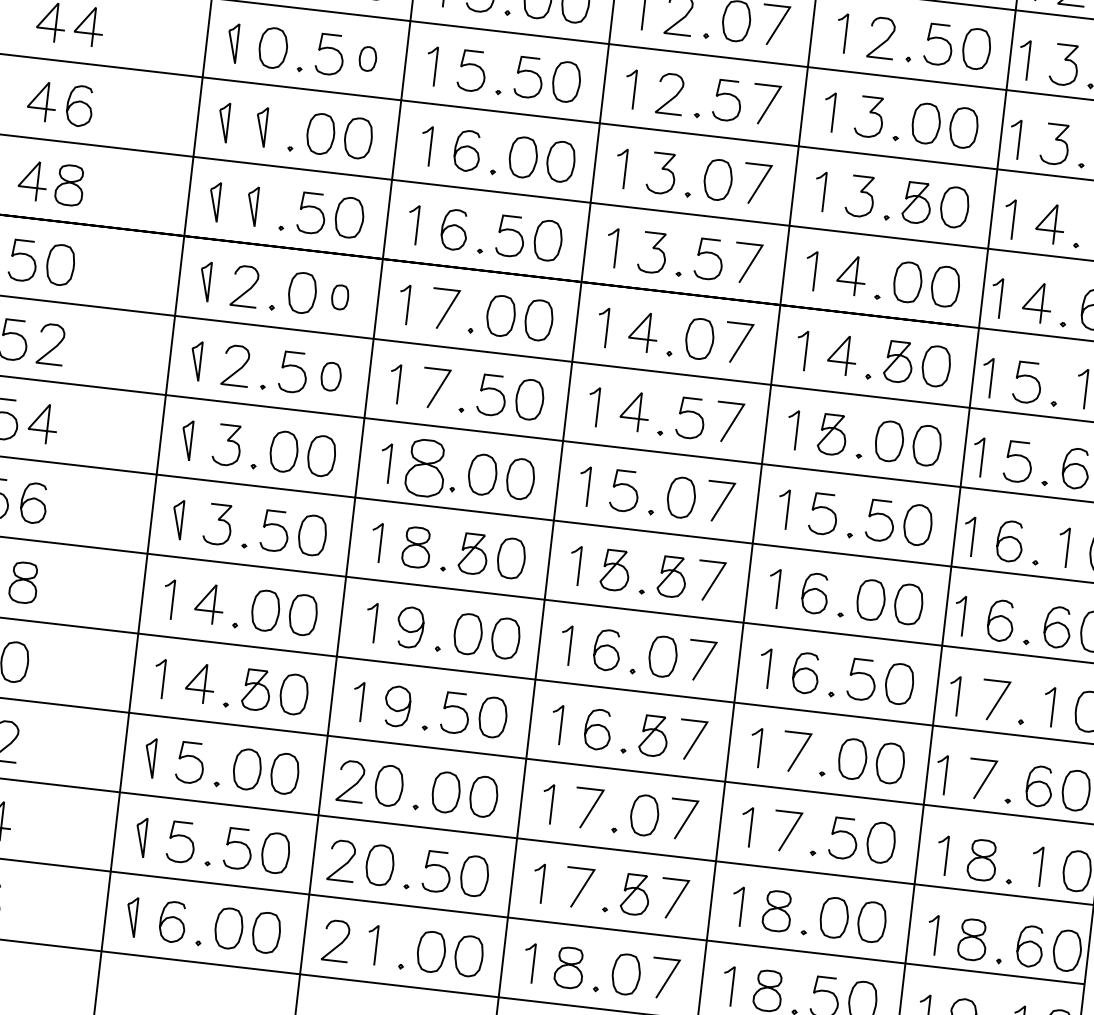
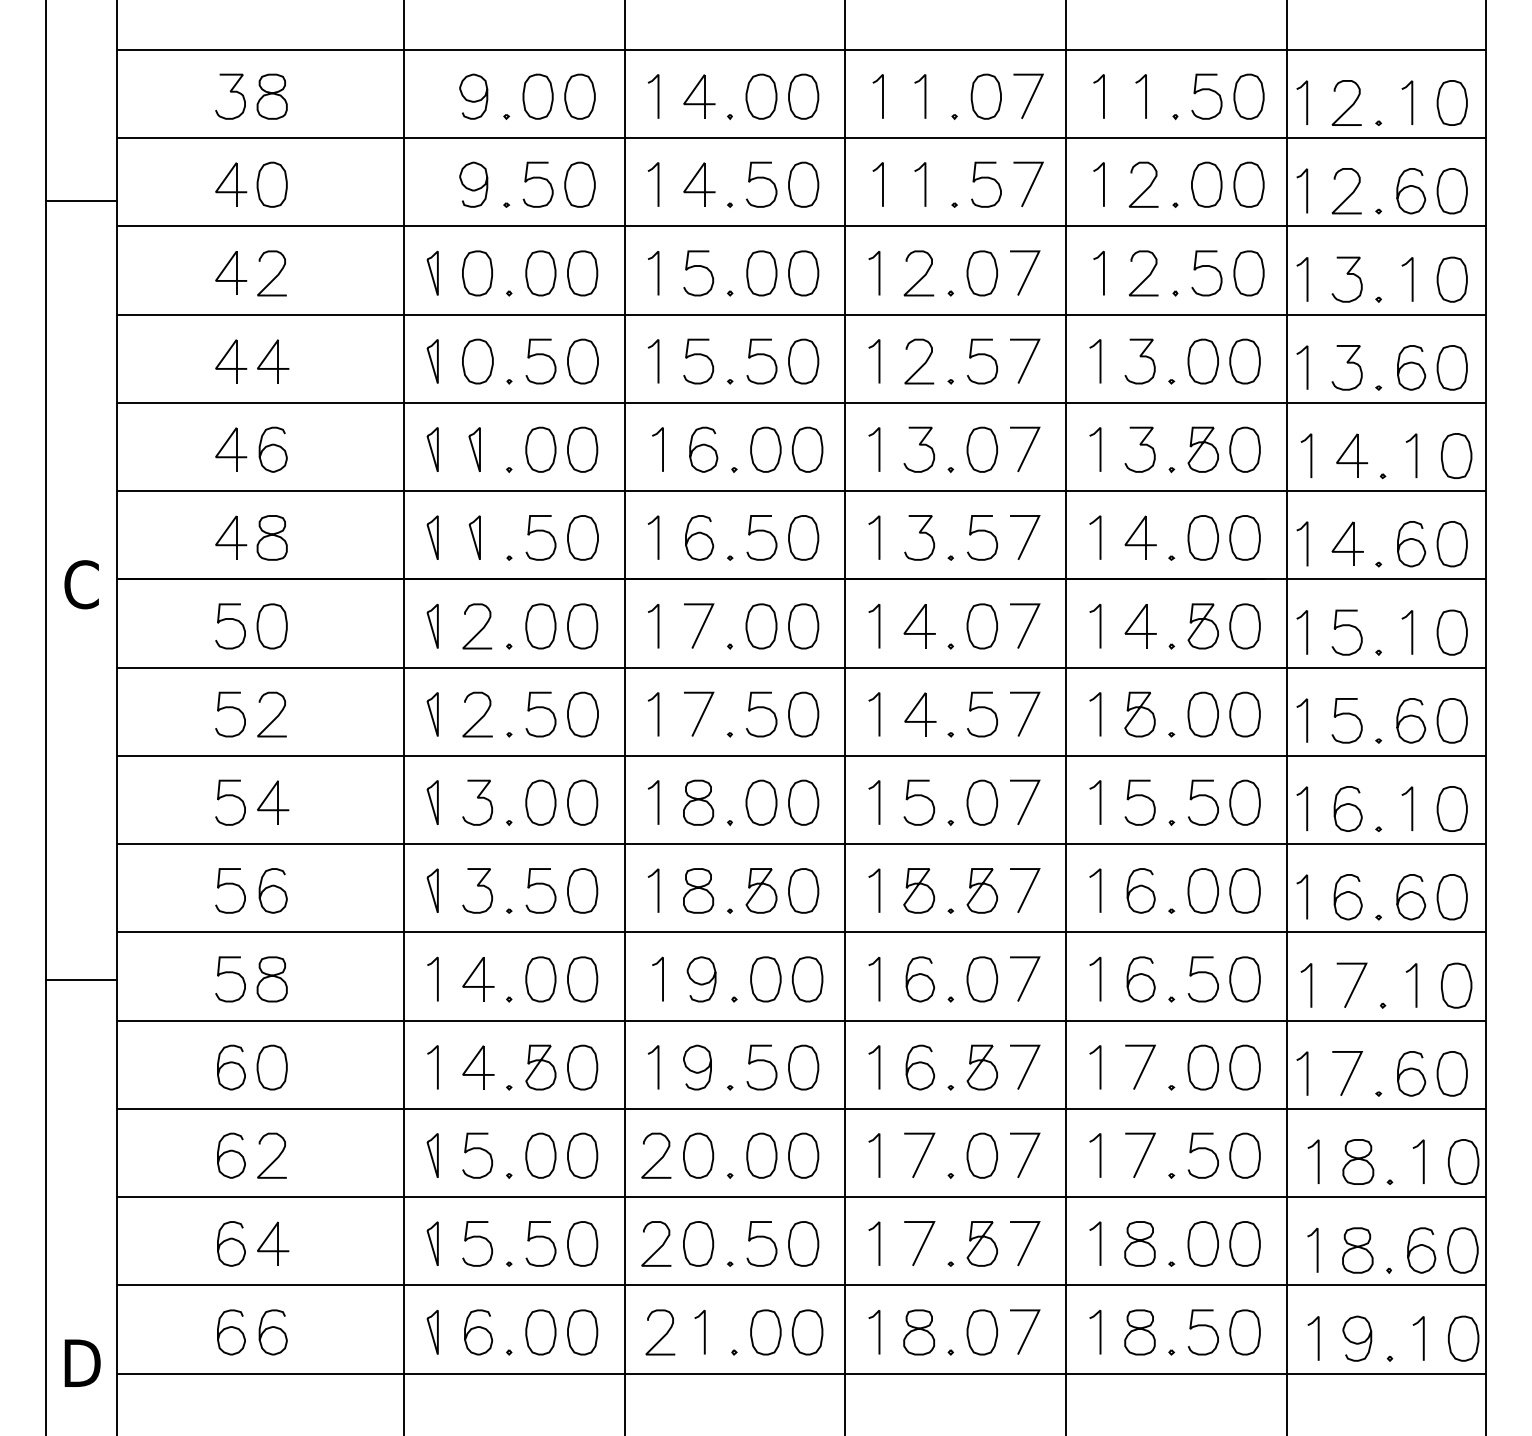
part: (367, 58) -> (582, 361), size x1.67
part: (339, 297) -> (582, 626), size x1.67
part: (330, 376) -> (582, 714), size x1.43
part: (425, 467) -> (698, 802), size x0.71

